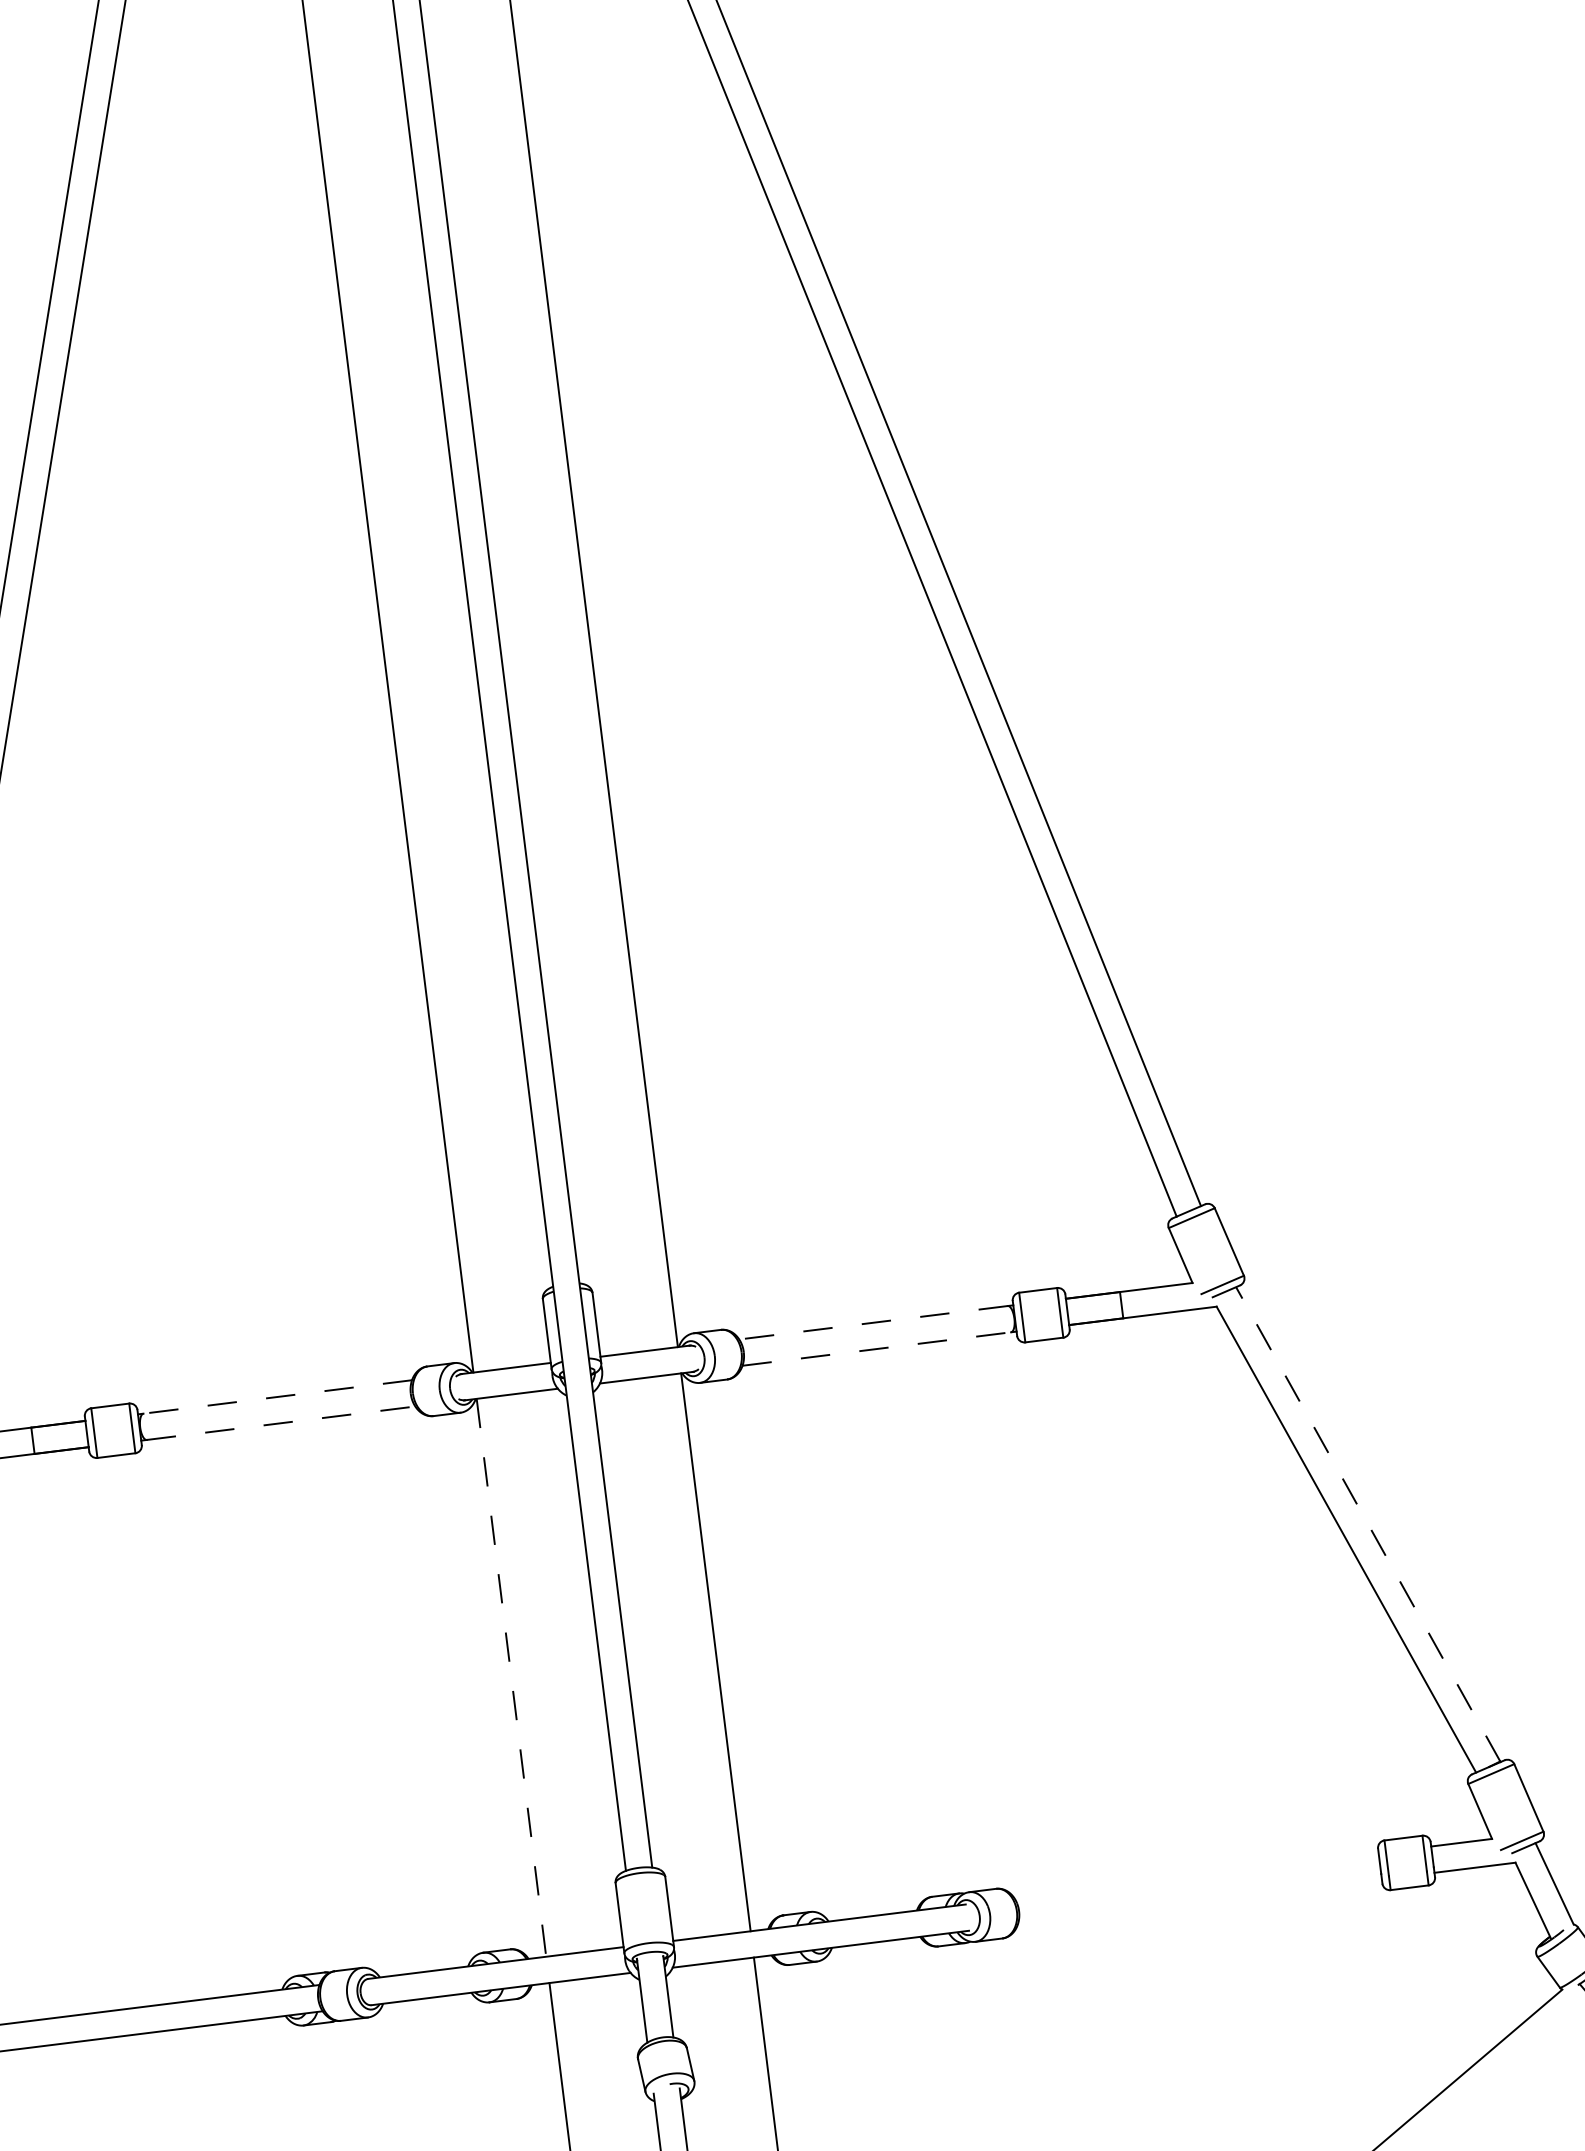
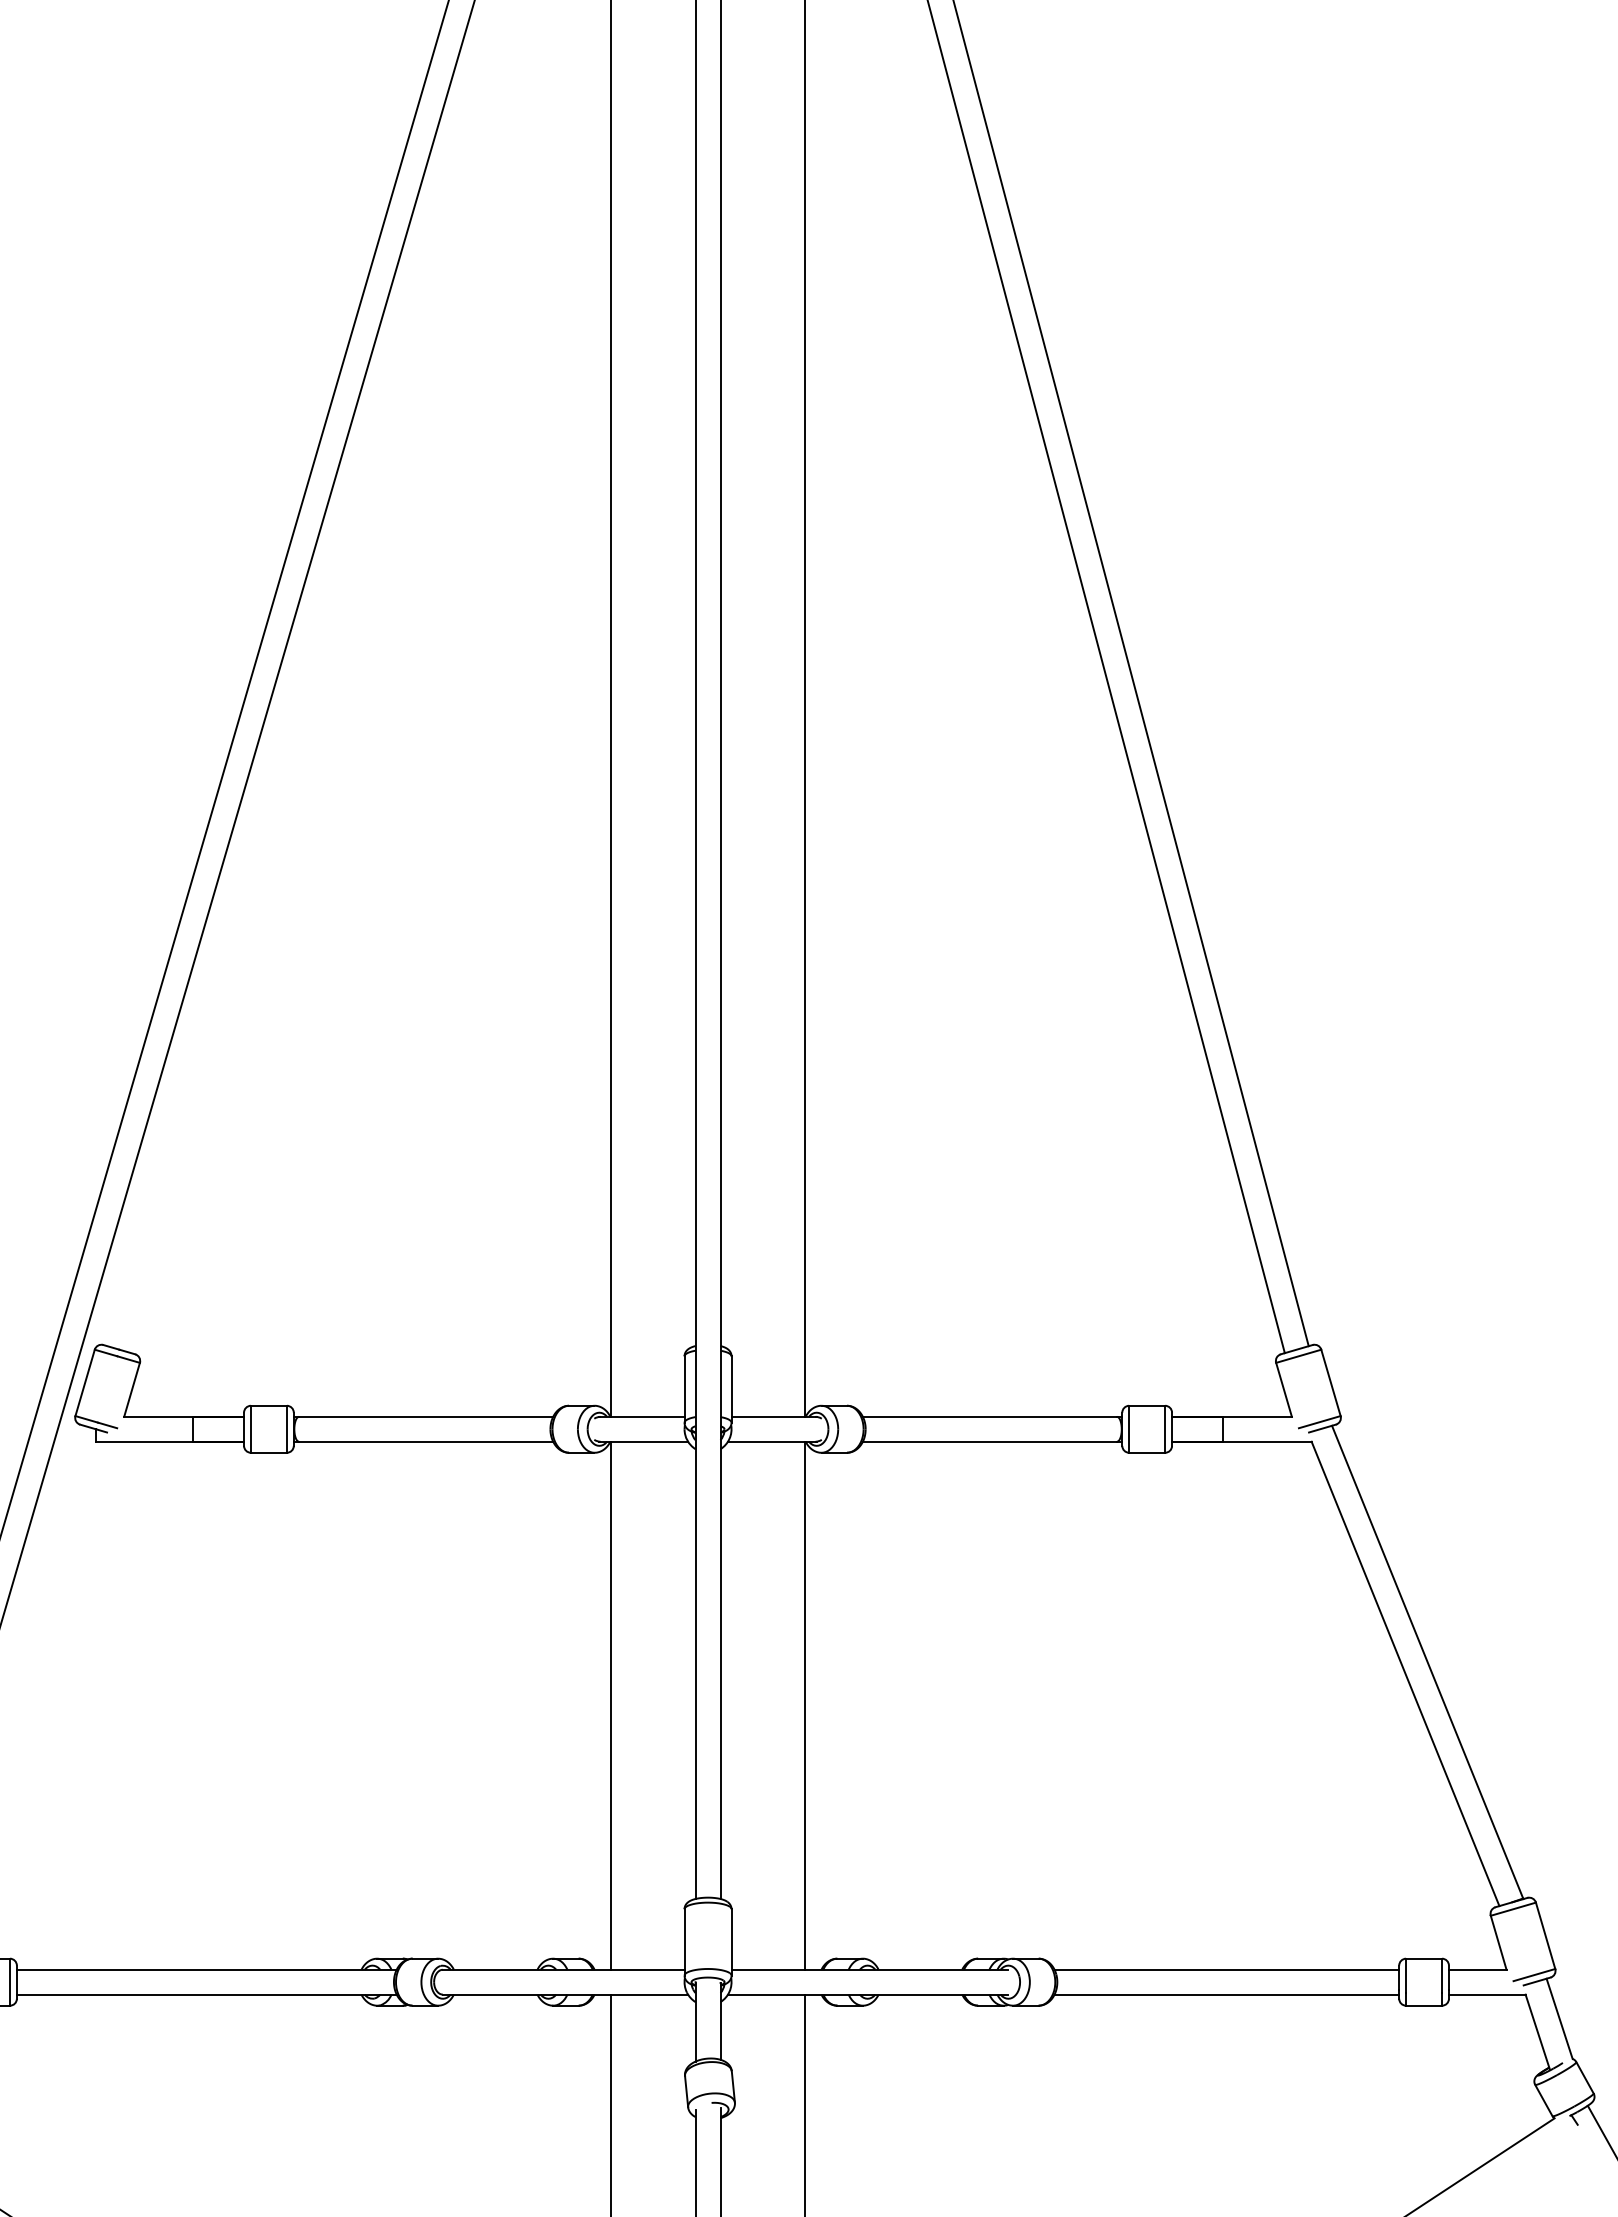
line: (872, 1322) -> (989, 1416), dashed -> solid
line: (877, 1348) -> (990, 1441), dashed -> solid
line: (277, 1396) -> (425, 1416), dashed -> solid
line: (281, 1422) -> (426, 1441), dashed -> solid
line: (1368, 1524) -> (1427, 1662), dashed -> solid
line: (511, 1678) -> (611, 1706), dashed -> solid
line: (1196, 1875) -> (1226, 1969), added
line: (1199, 1901) -> (1226, 1994), added

